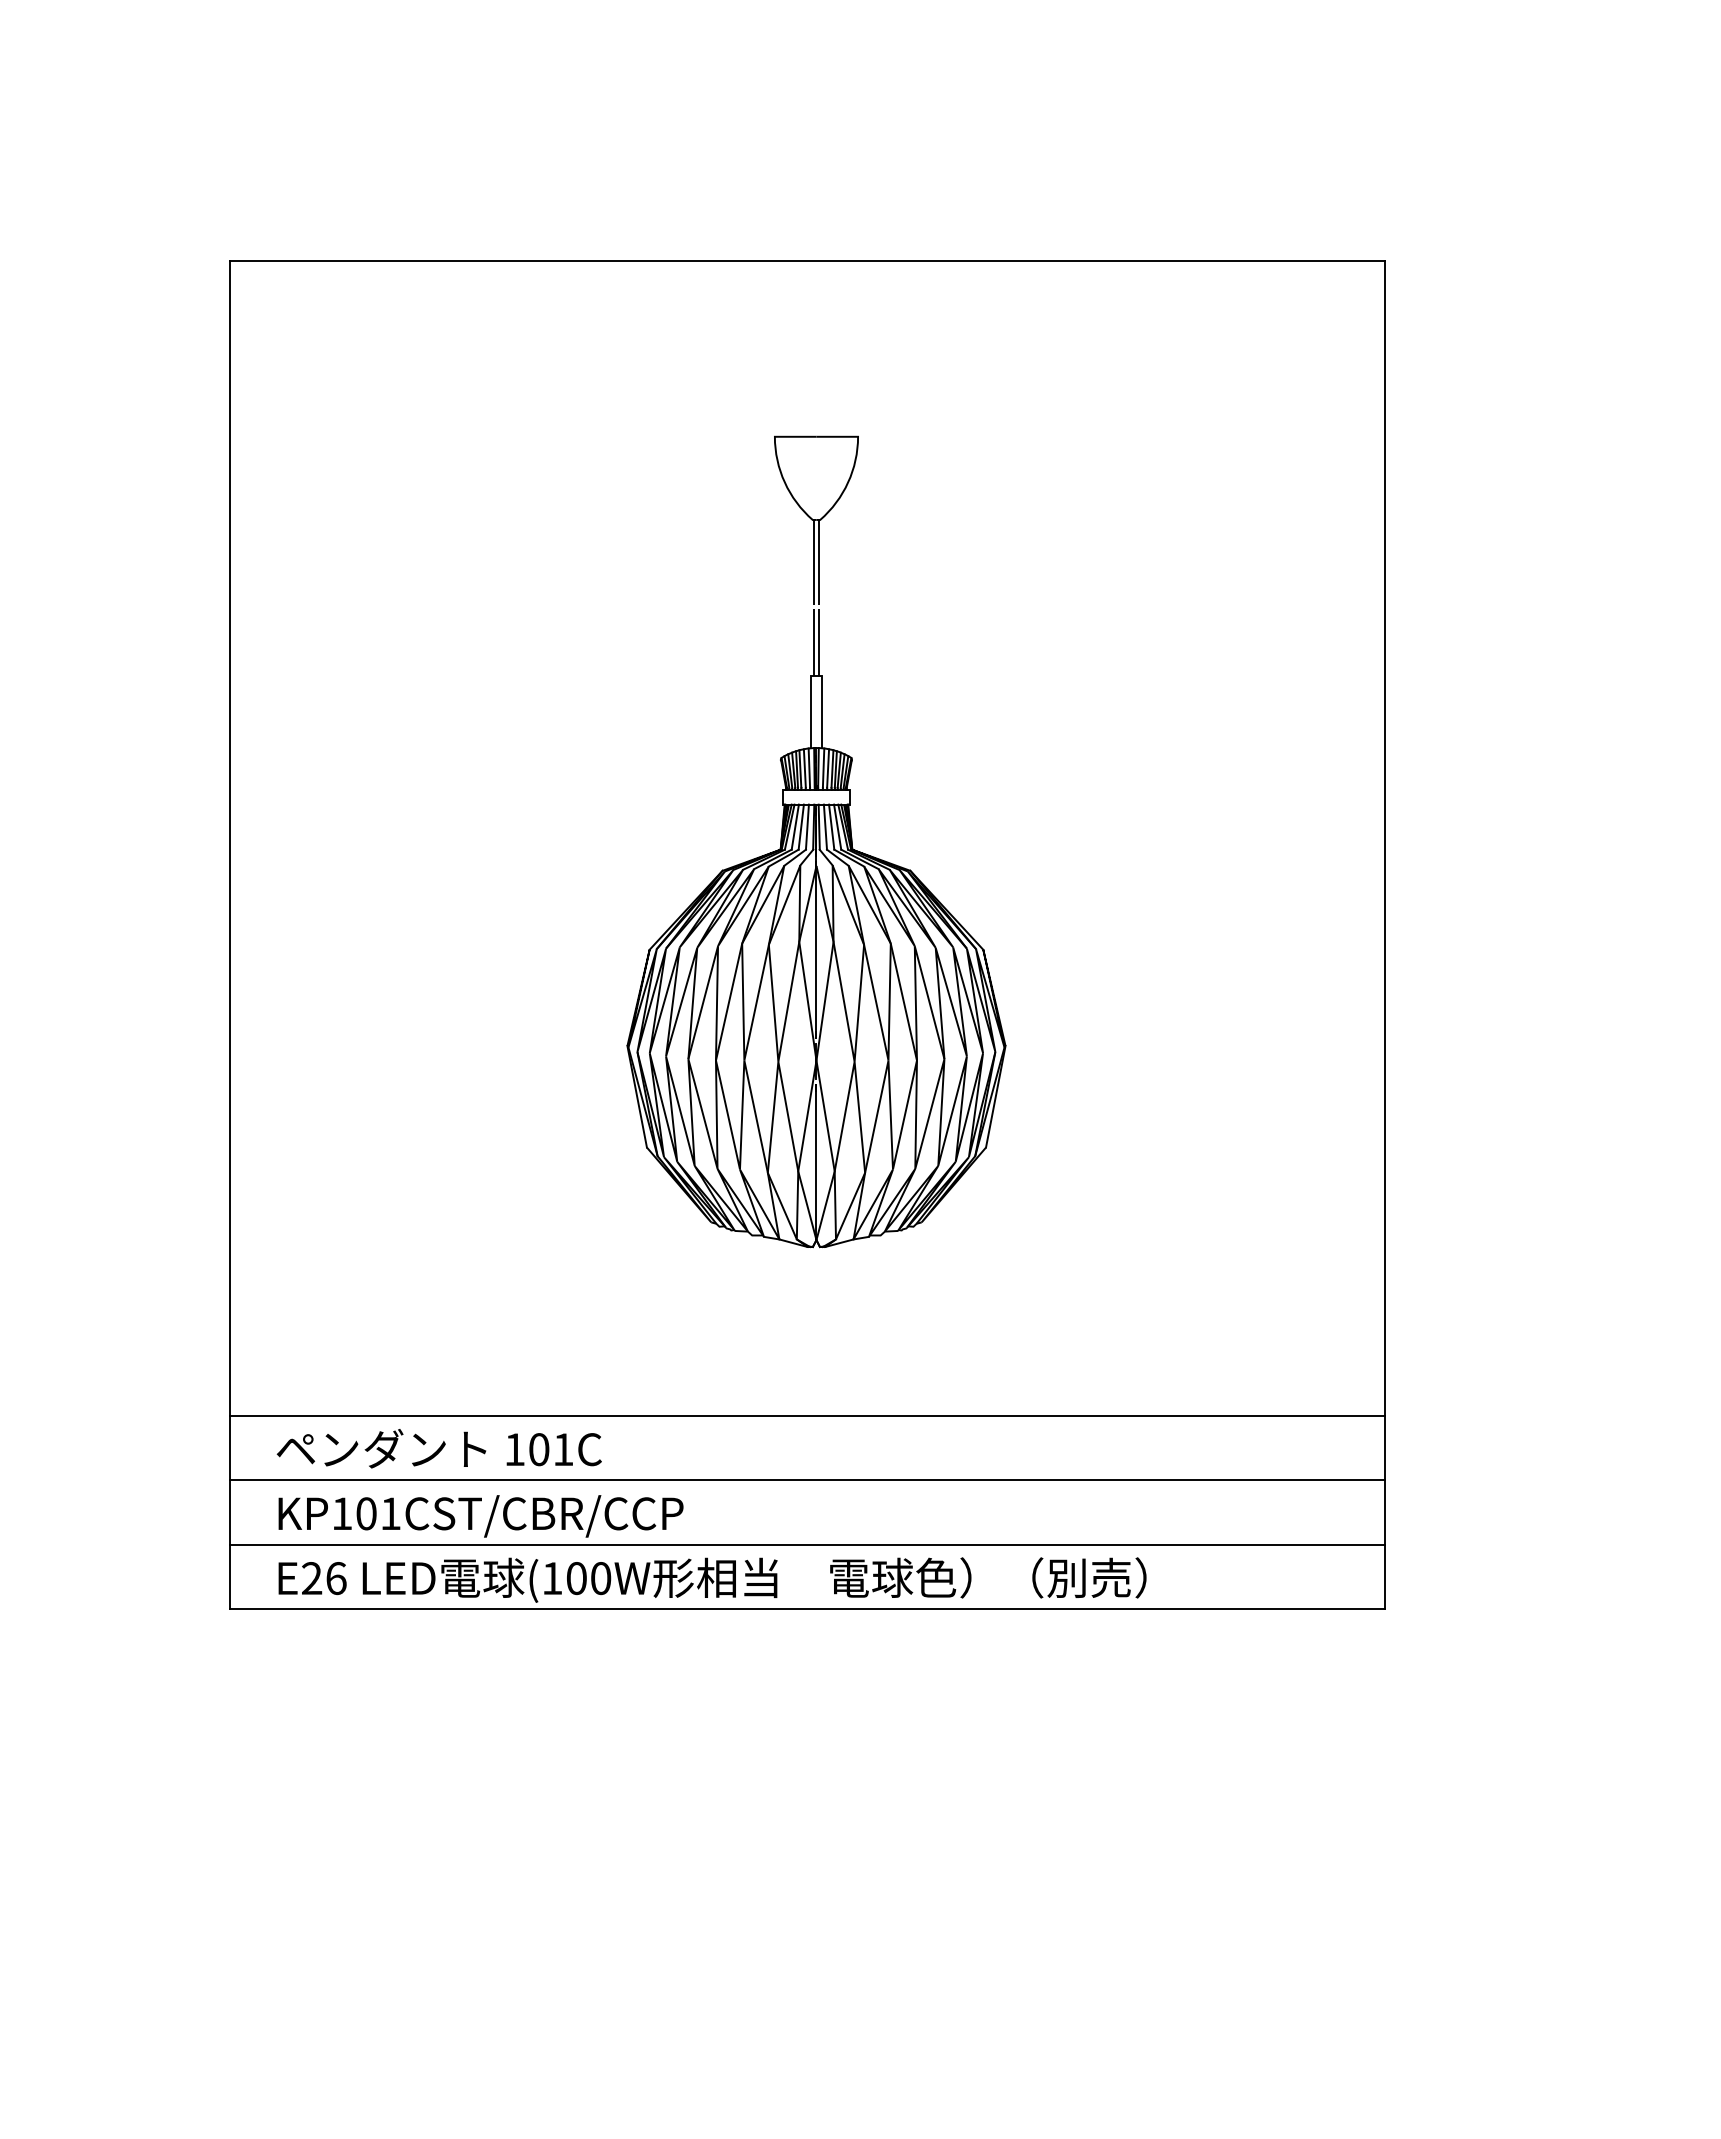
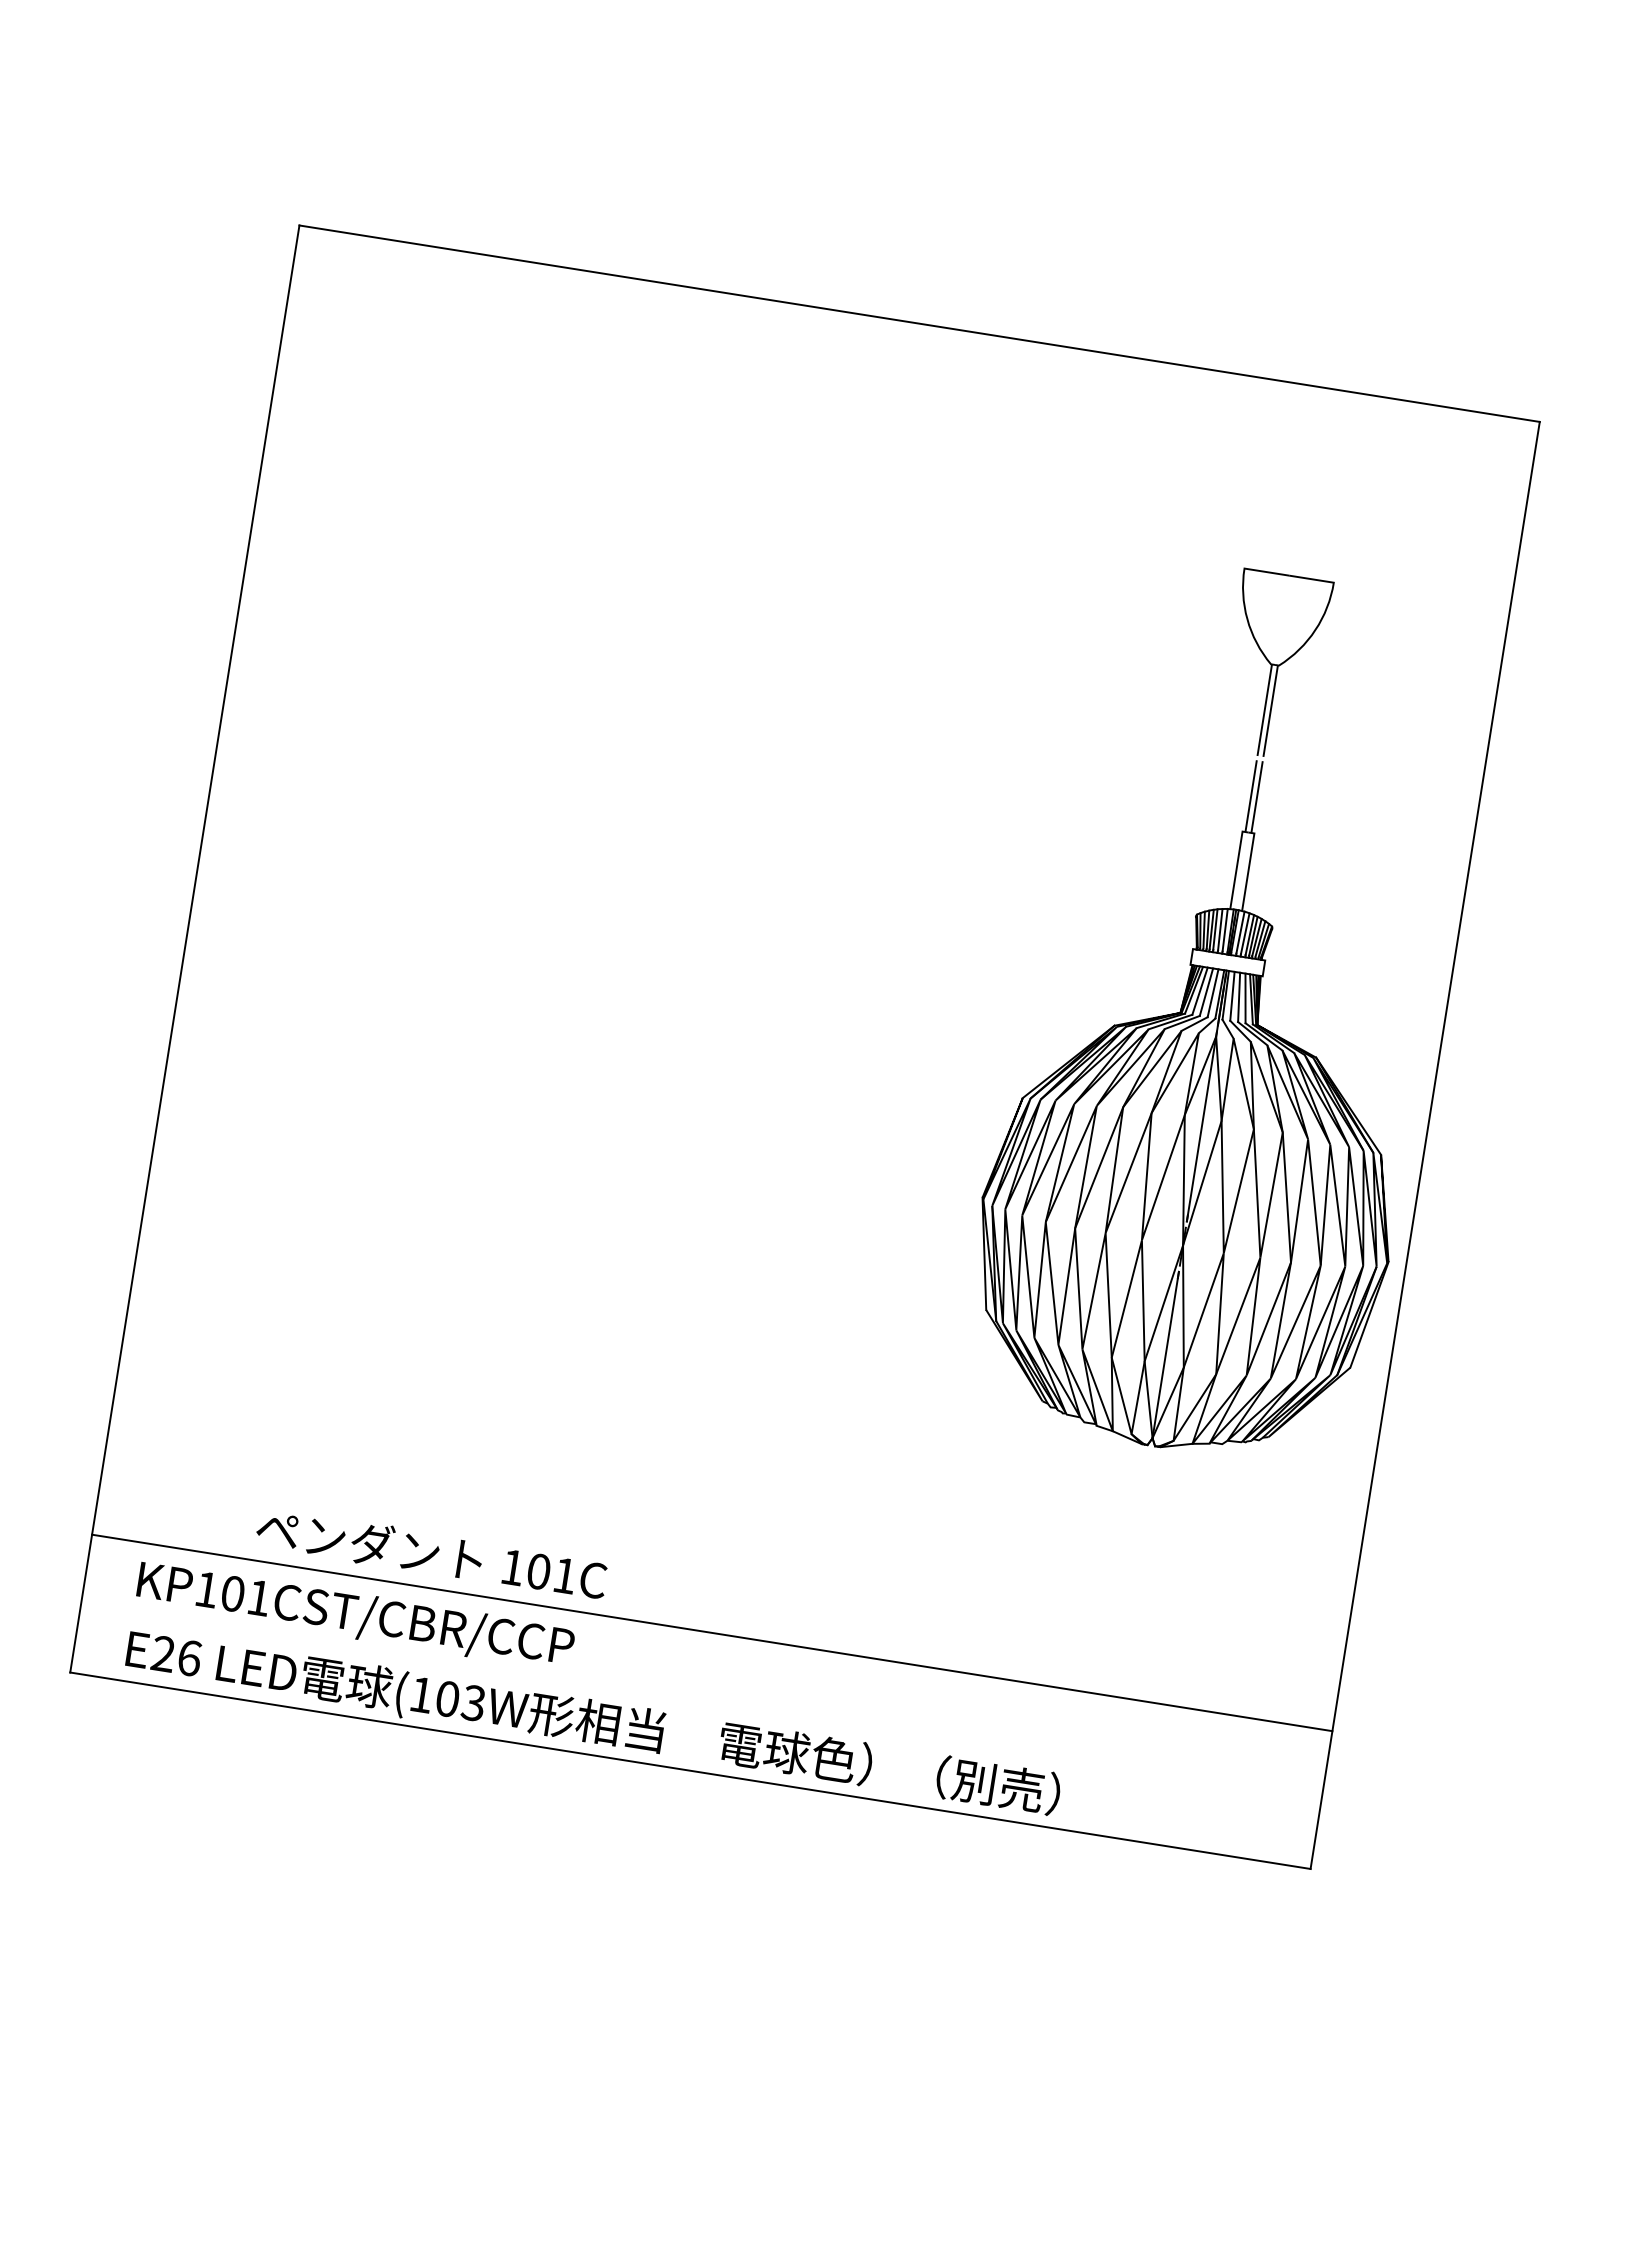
part: (816, 841) -> (1220, 1010), moved
line: (807, 1416) -> (723, 1564), removed
text: (438, 1448) -> (430, 1553), moved
line: (807, 1544) -> (701, 1701), removed
text: (600, 1578) -> (473, 1703), (100W -> (103W

